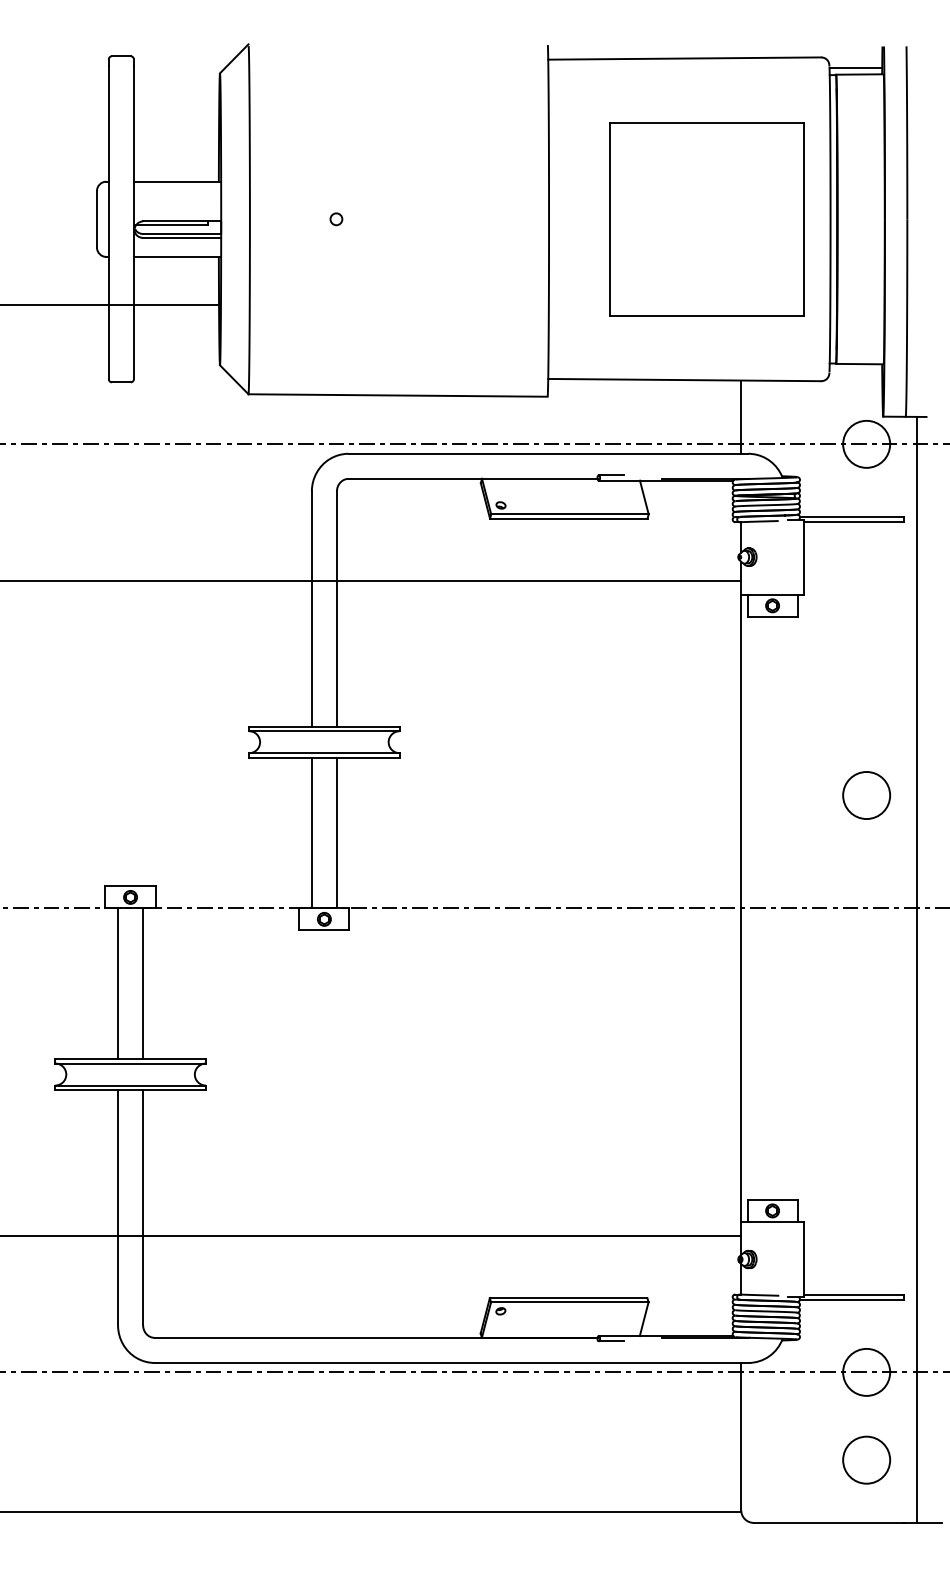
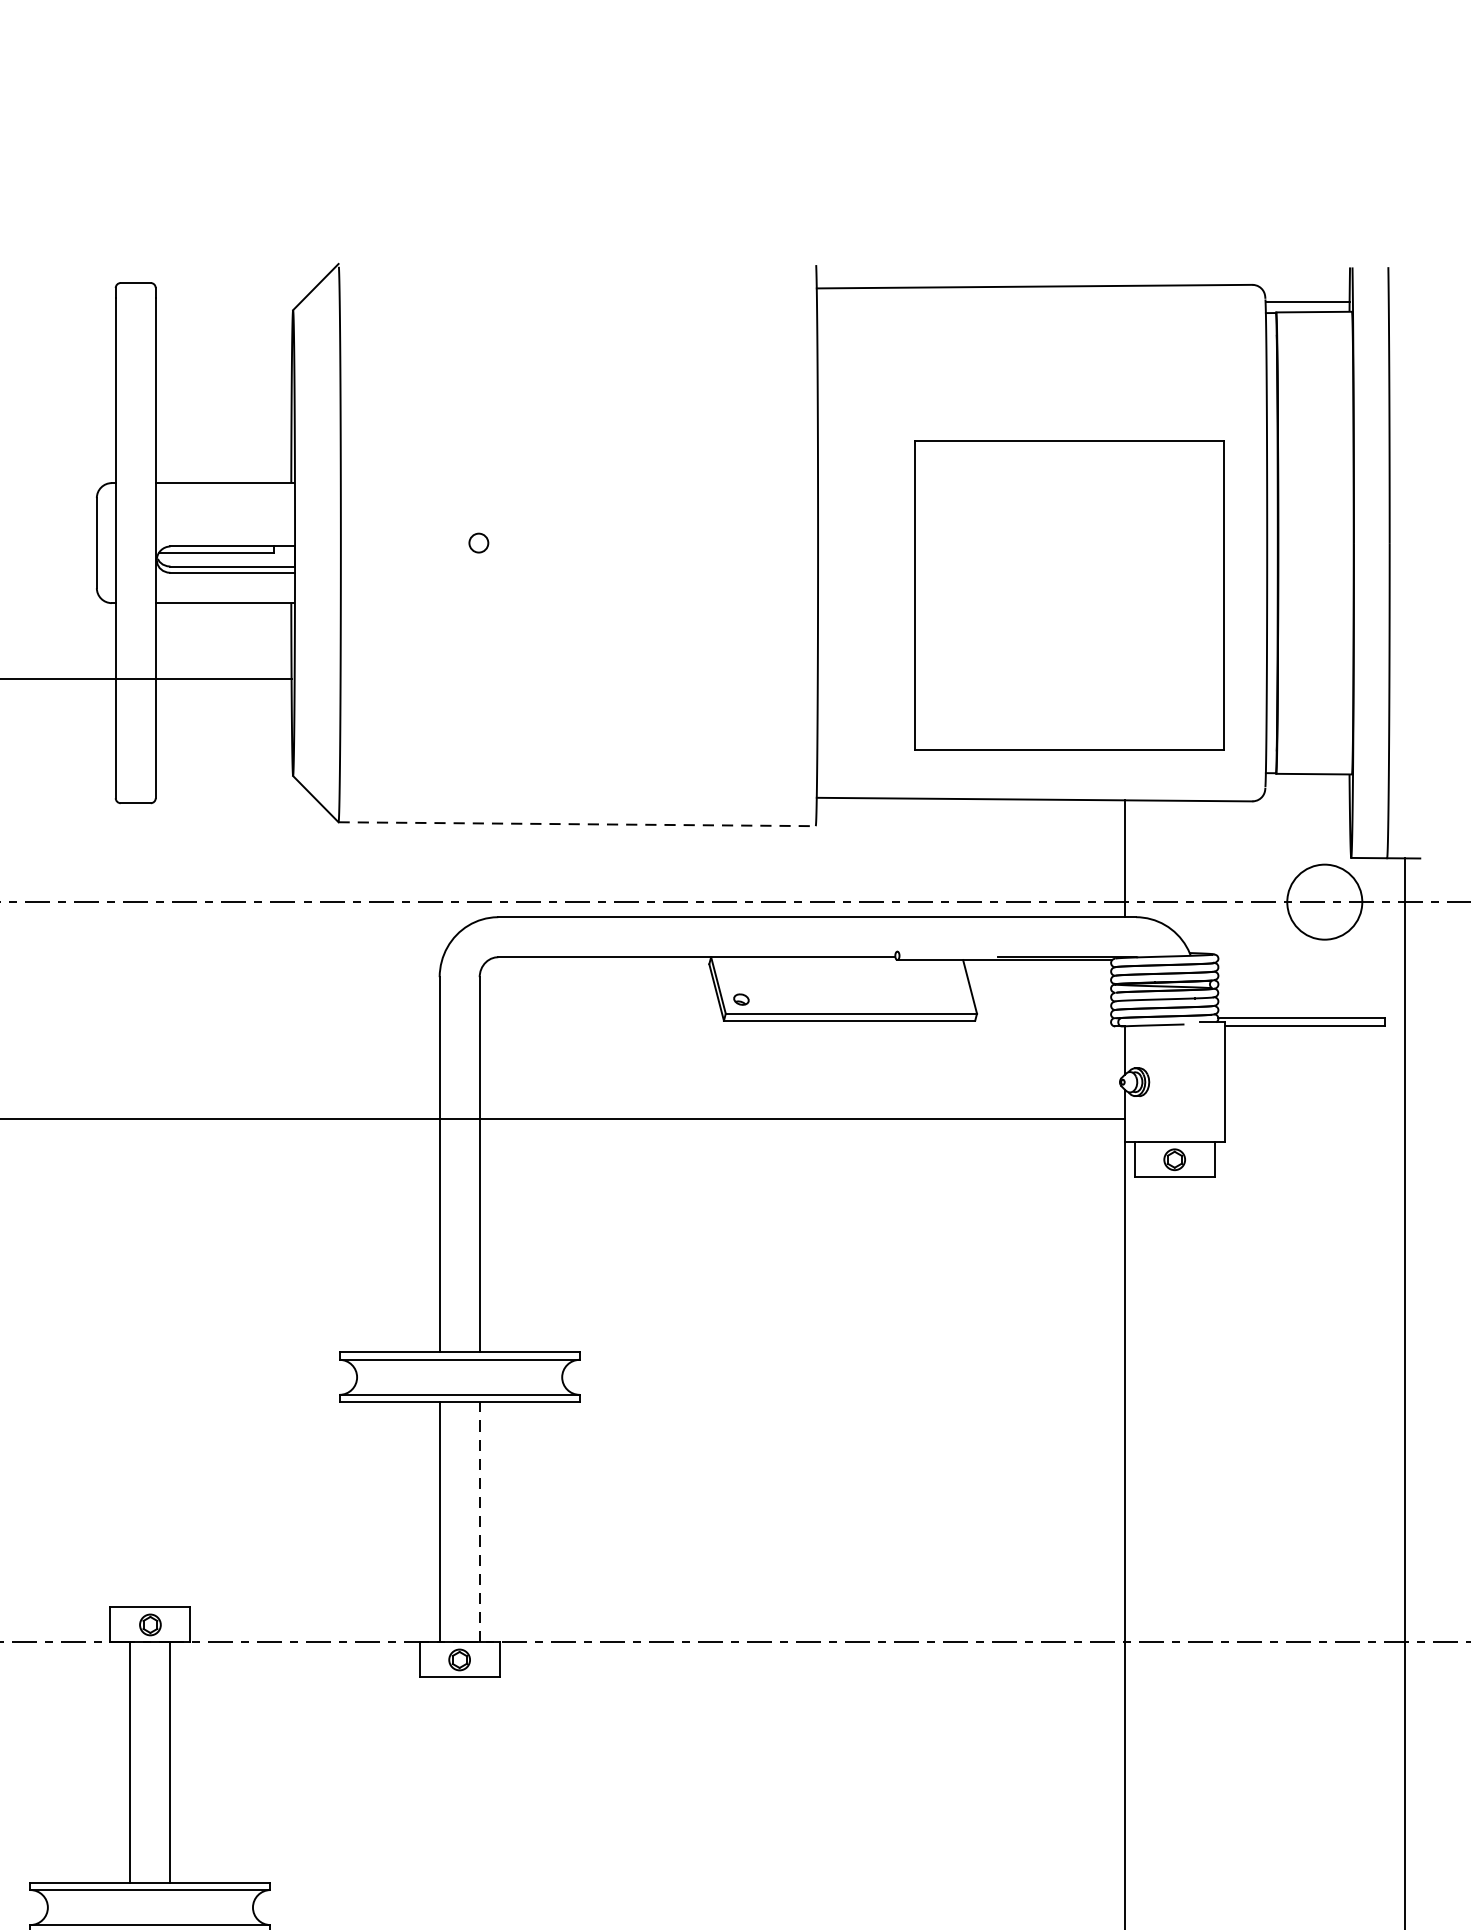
part: (706, 219) -> (1069, 596), moved
line: (398, 395) -> (577, 824), solid -> dashed
line: (610, 475) -> (916, 951), removed
circle: (866, 795) -> (1324, 1462), removed
line: (336, 832) -> (478, 1521), solid -> dashed

